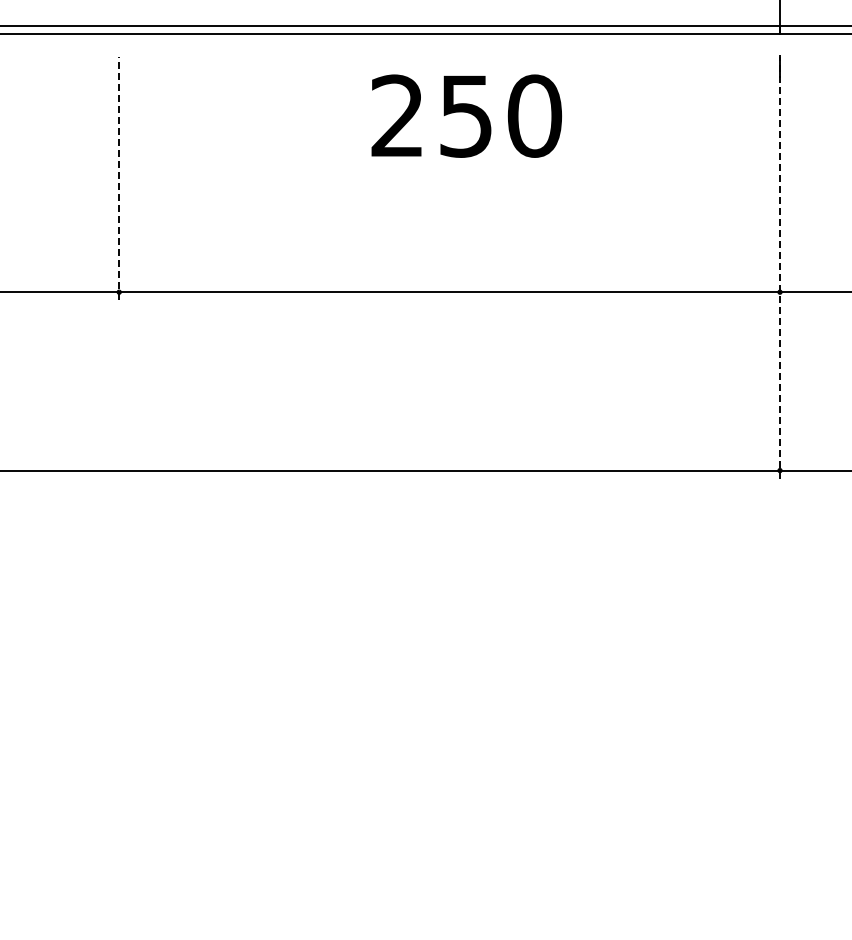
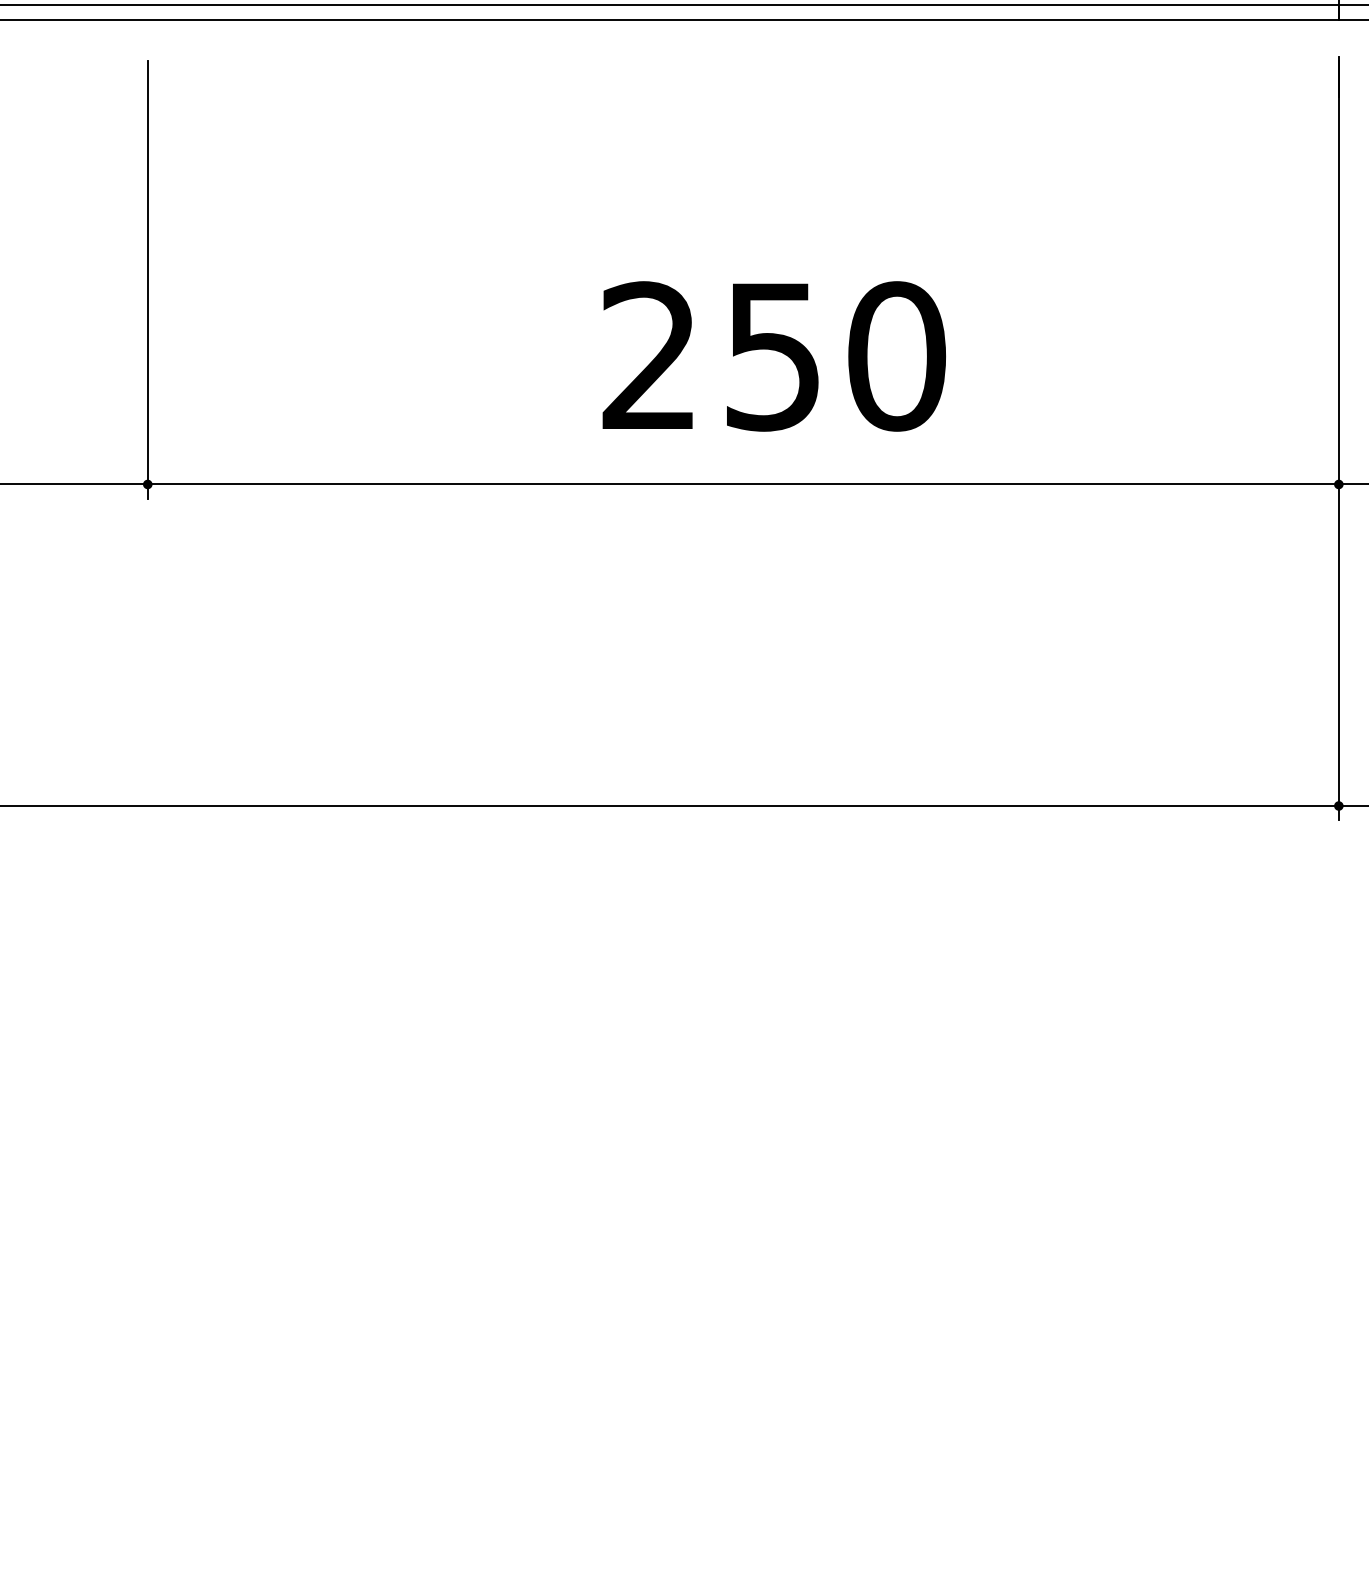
text: (466, 115) -> (773, 355), moved
line: (119, 178) -> (148, 279), dashed -> solid
line: (780, 266) -> (1339, 438), dashed -> solid

